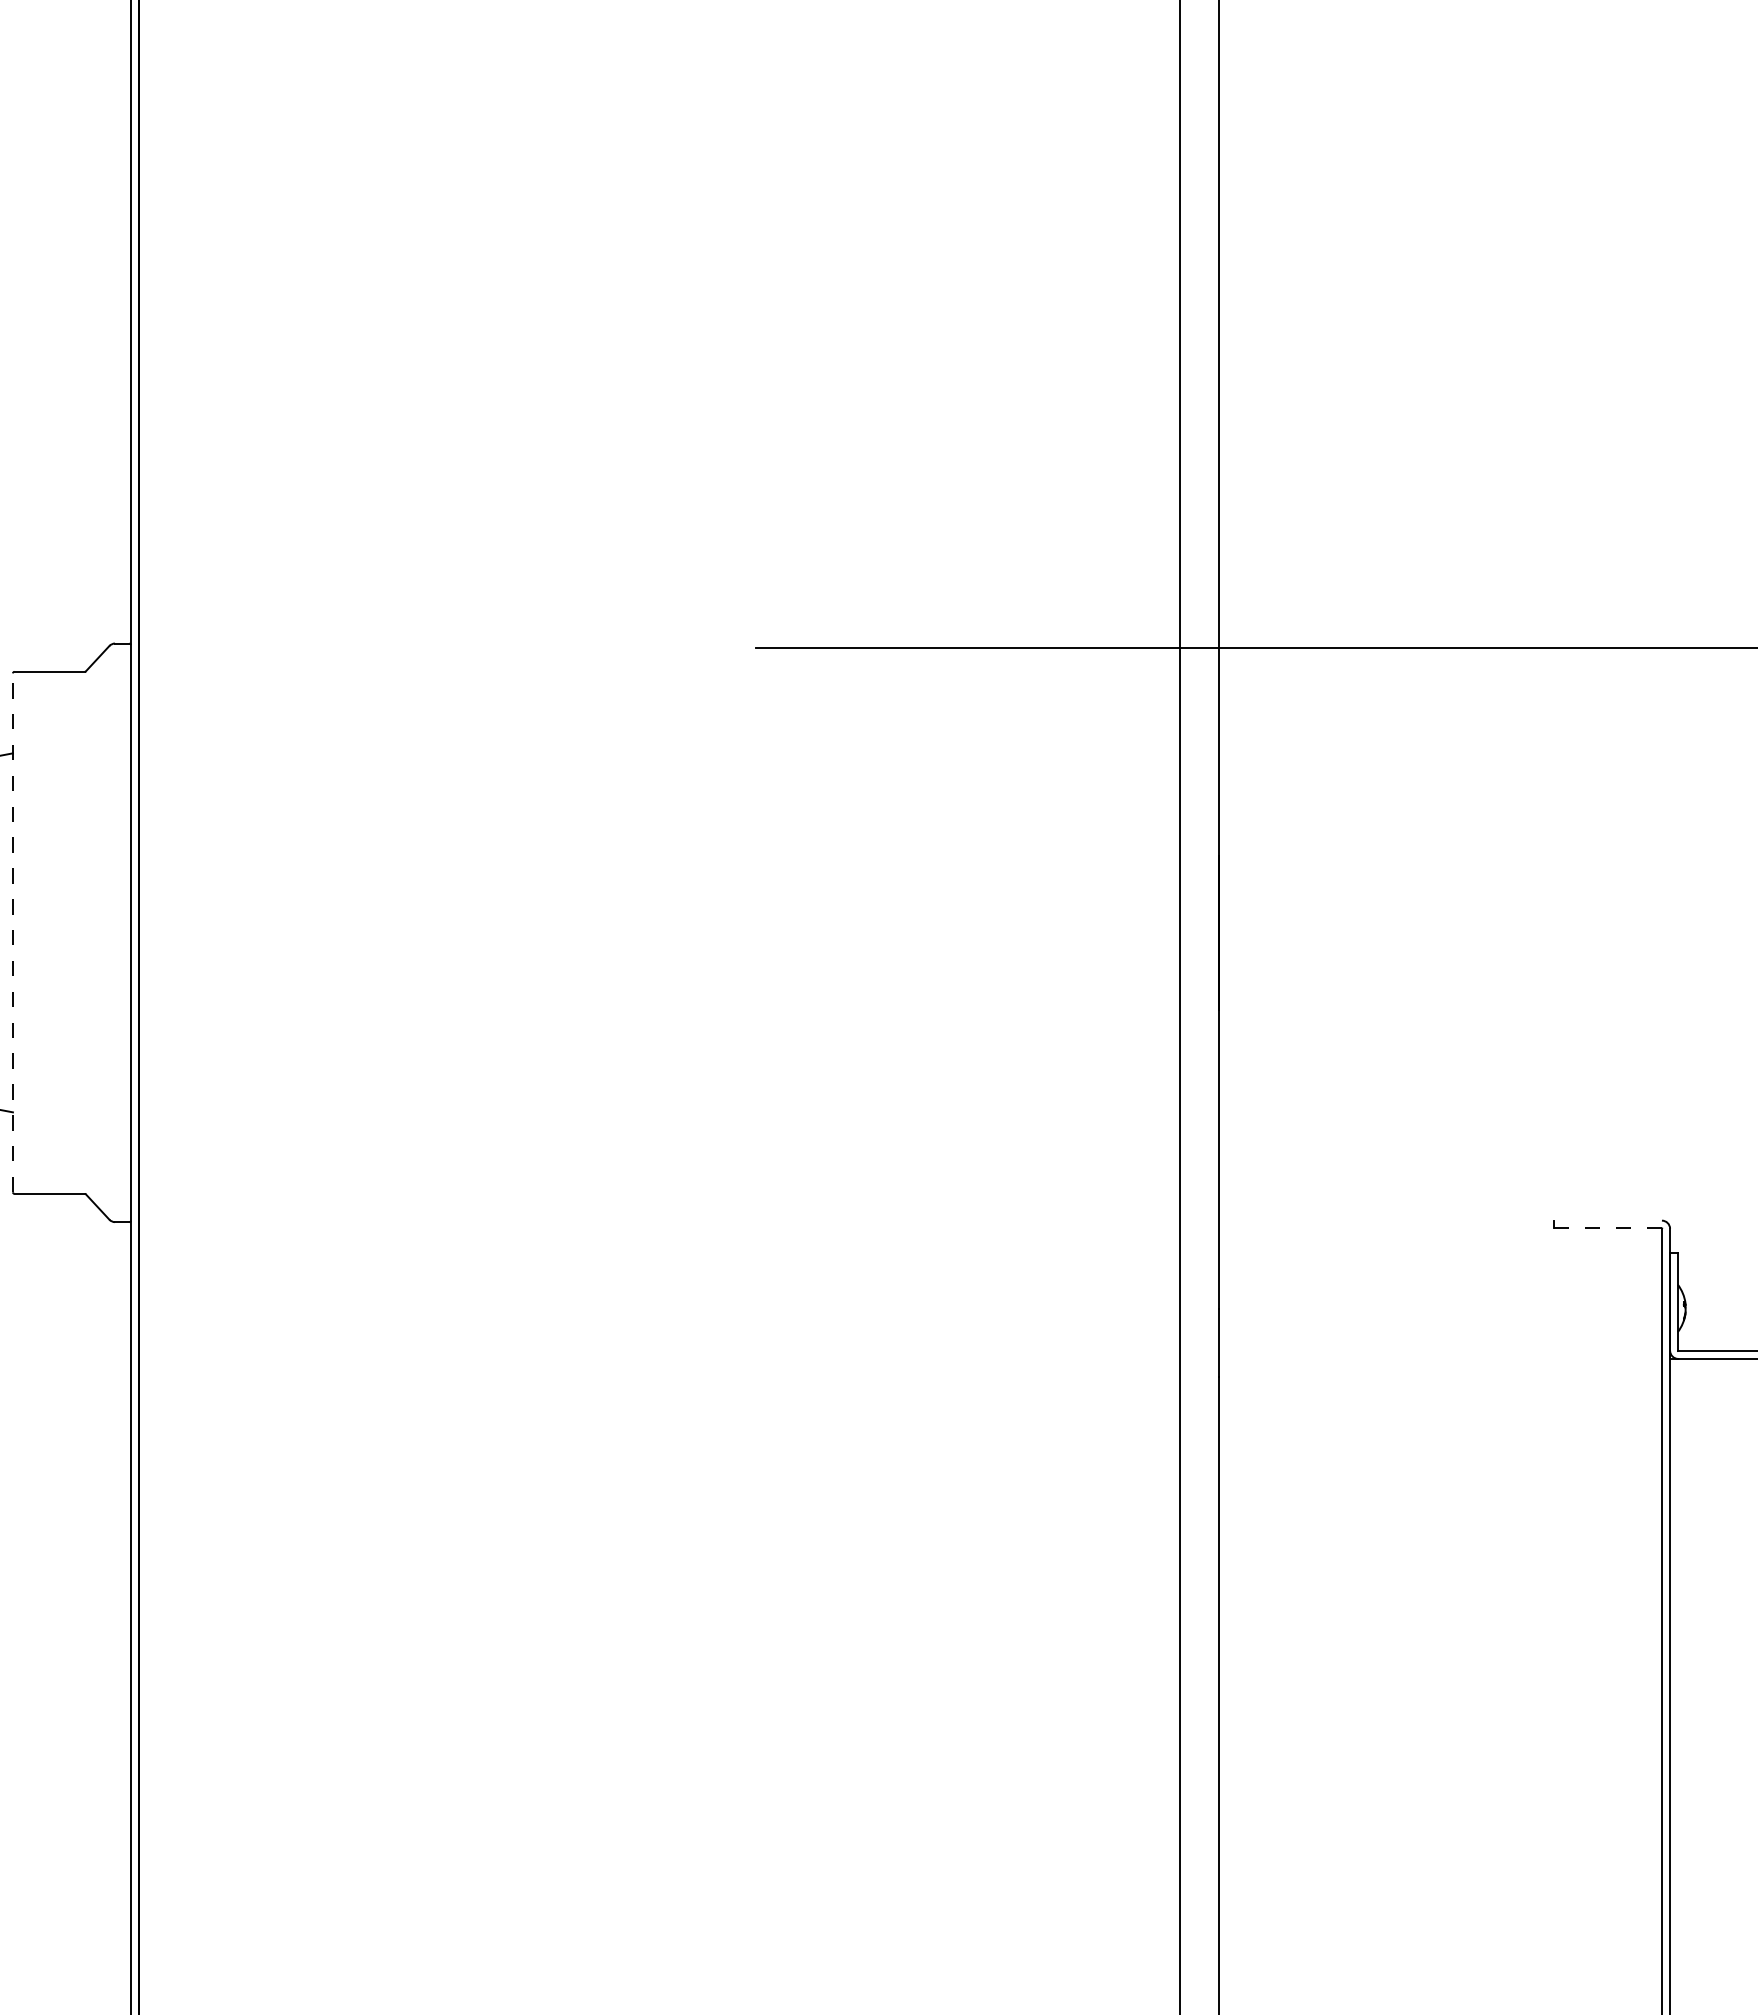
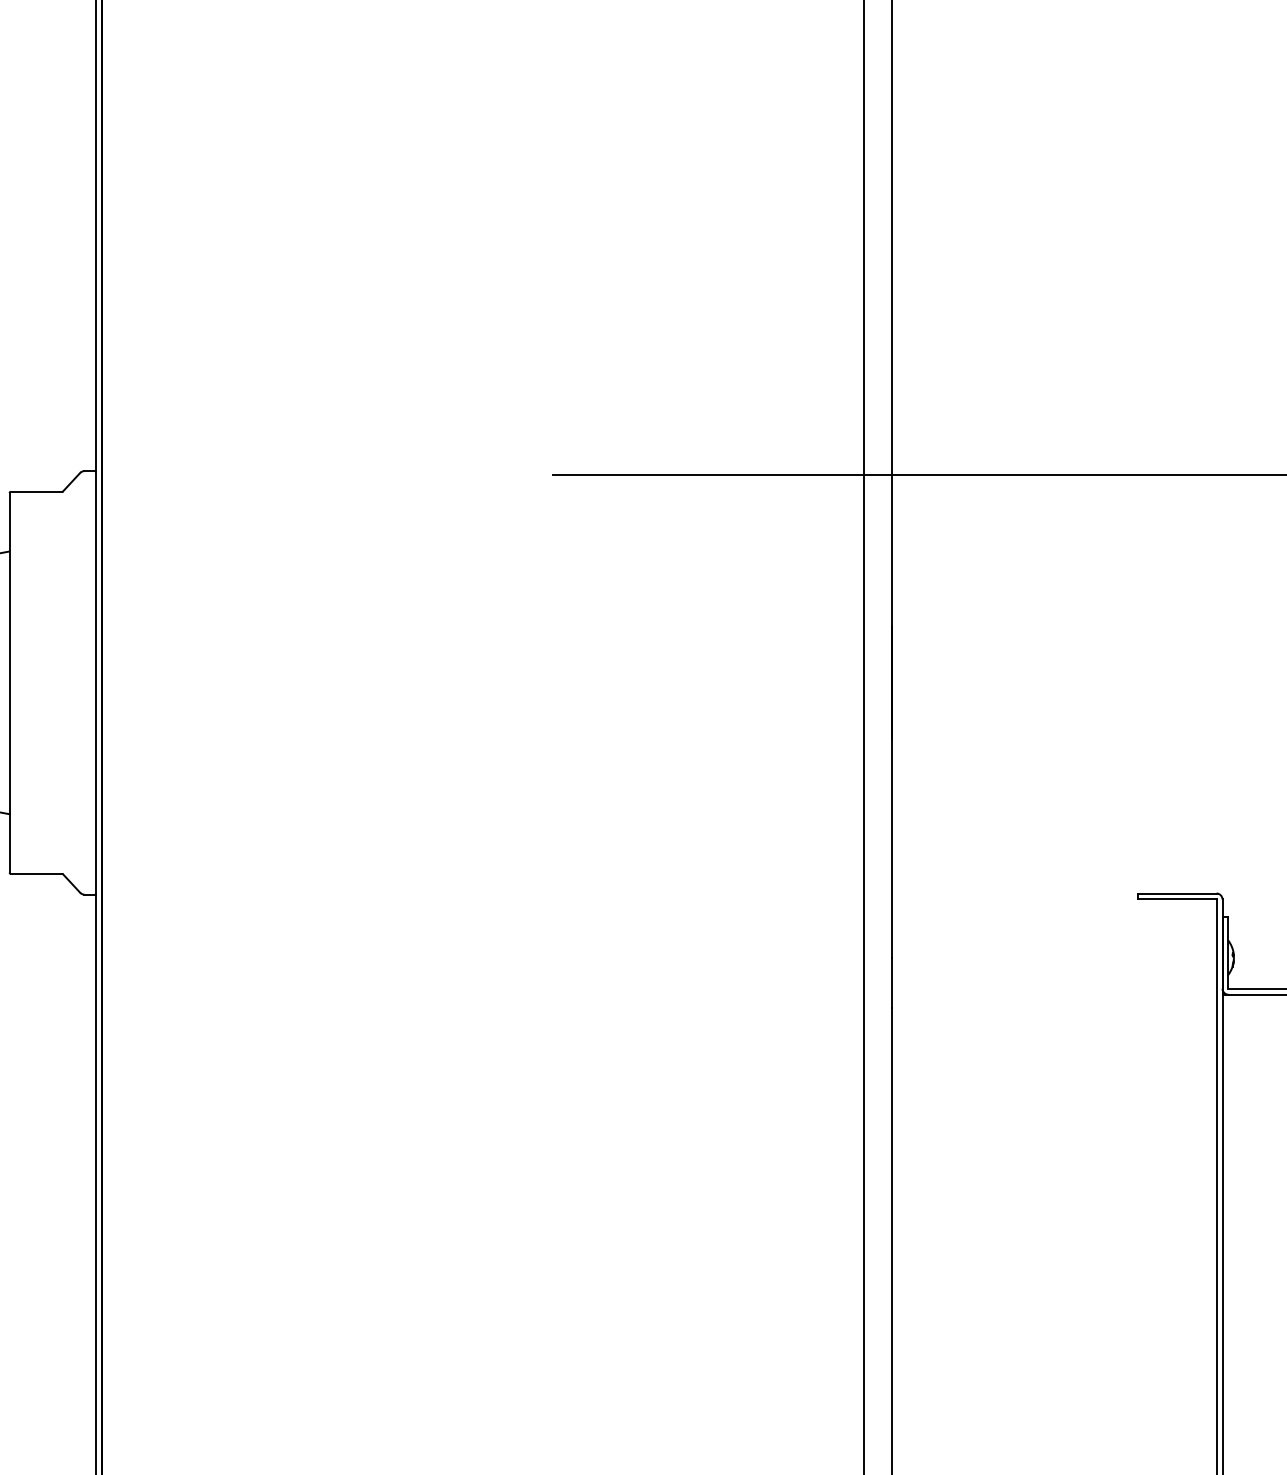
line: (12, 932) -> (9, 682), dashed -> solid
line: (1607, 1220) -> (1176, 893), added
line: (1608, 1228) -> (1177, 899), dashed -> solid

